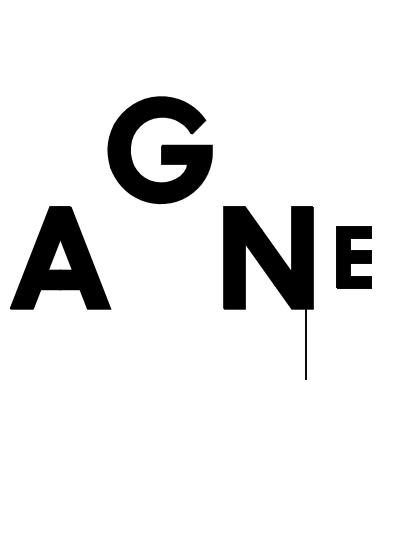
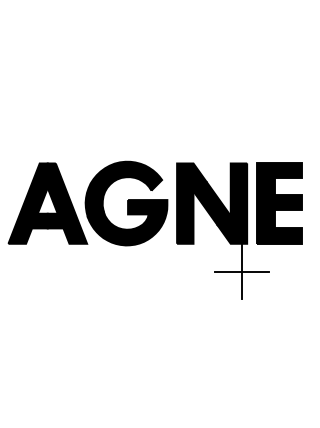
part: (160, 150) -> (126, 203), moved
part: (353, 257) -> (279, 203), size x1.67
line: (305, 345) -> (241, 272), added

